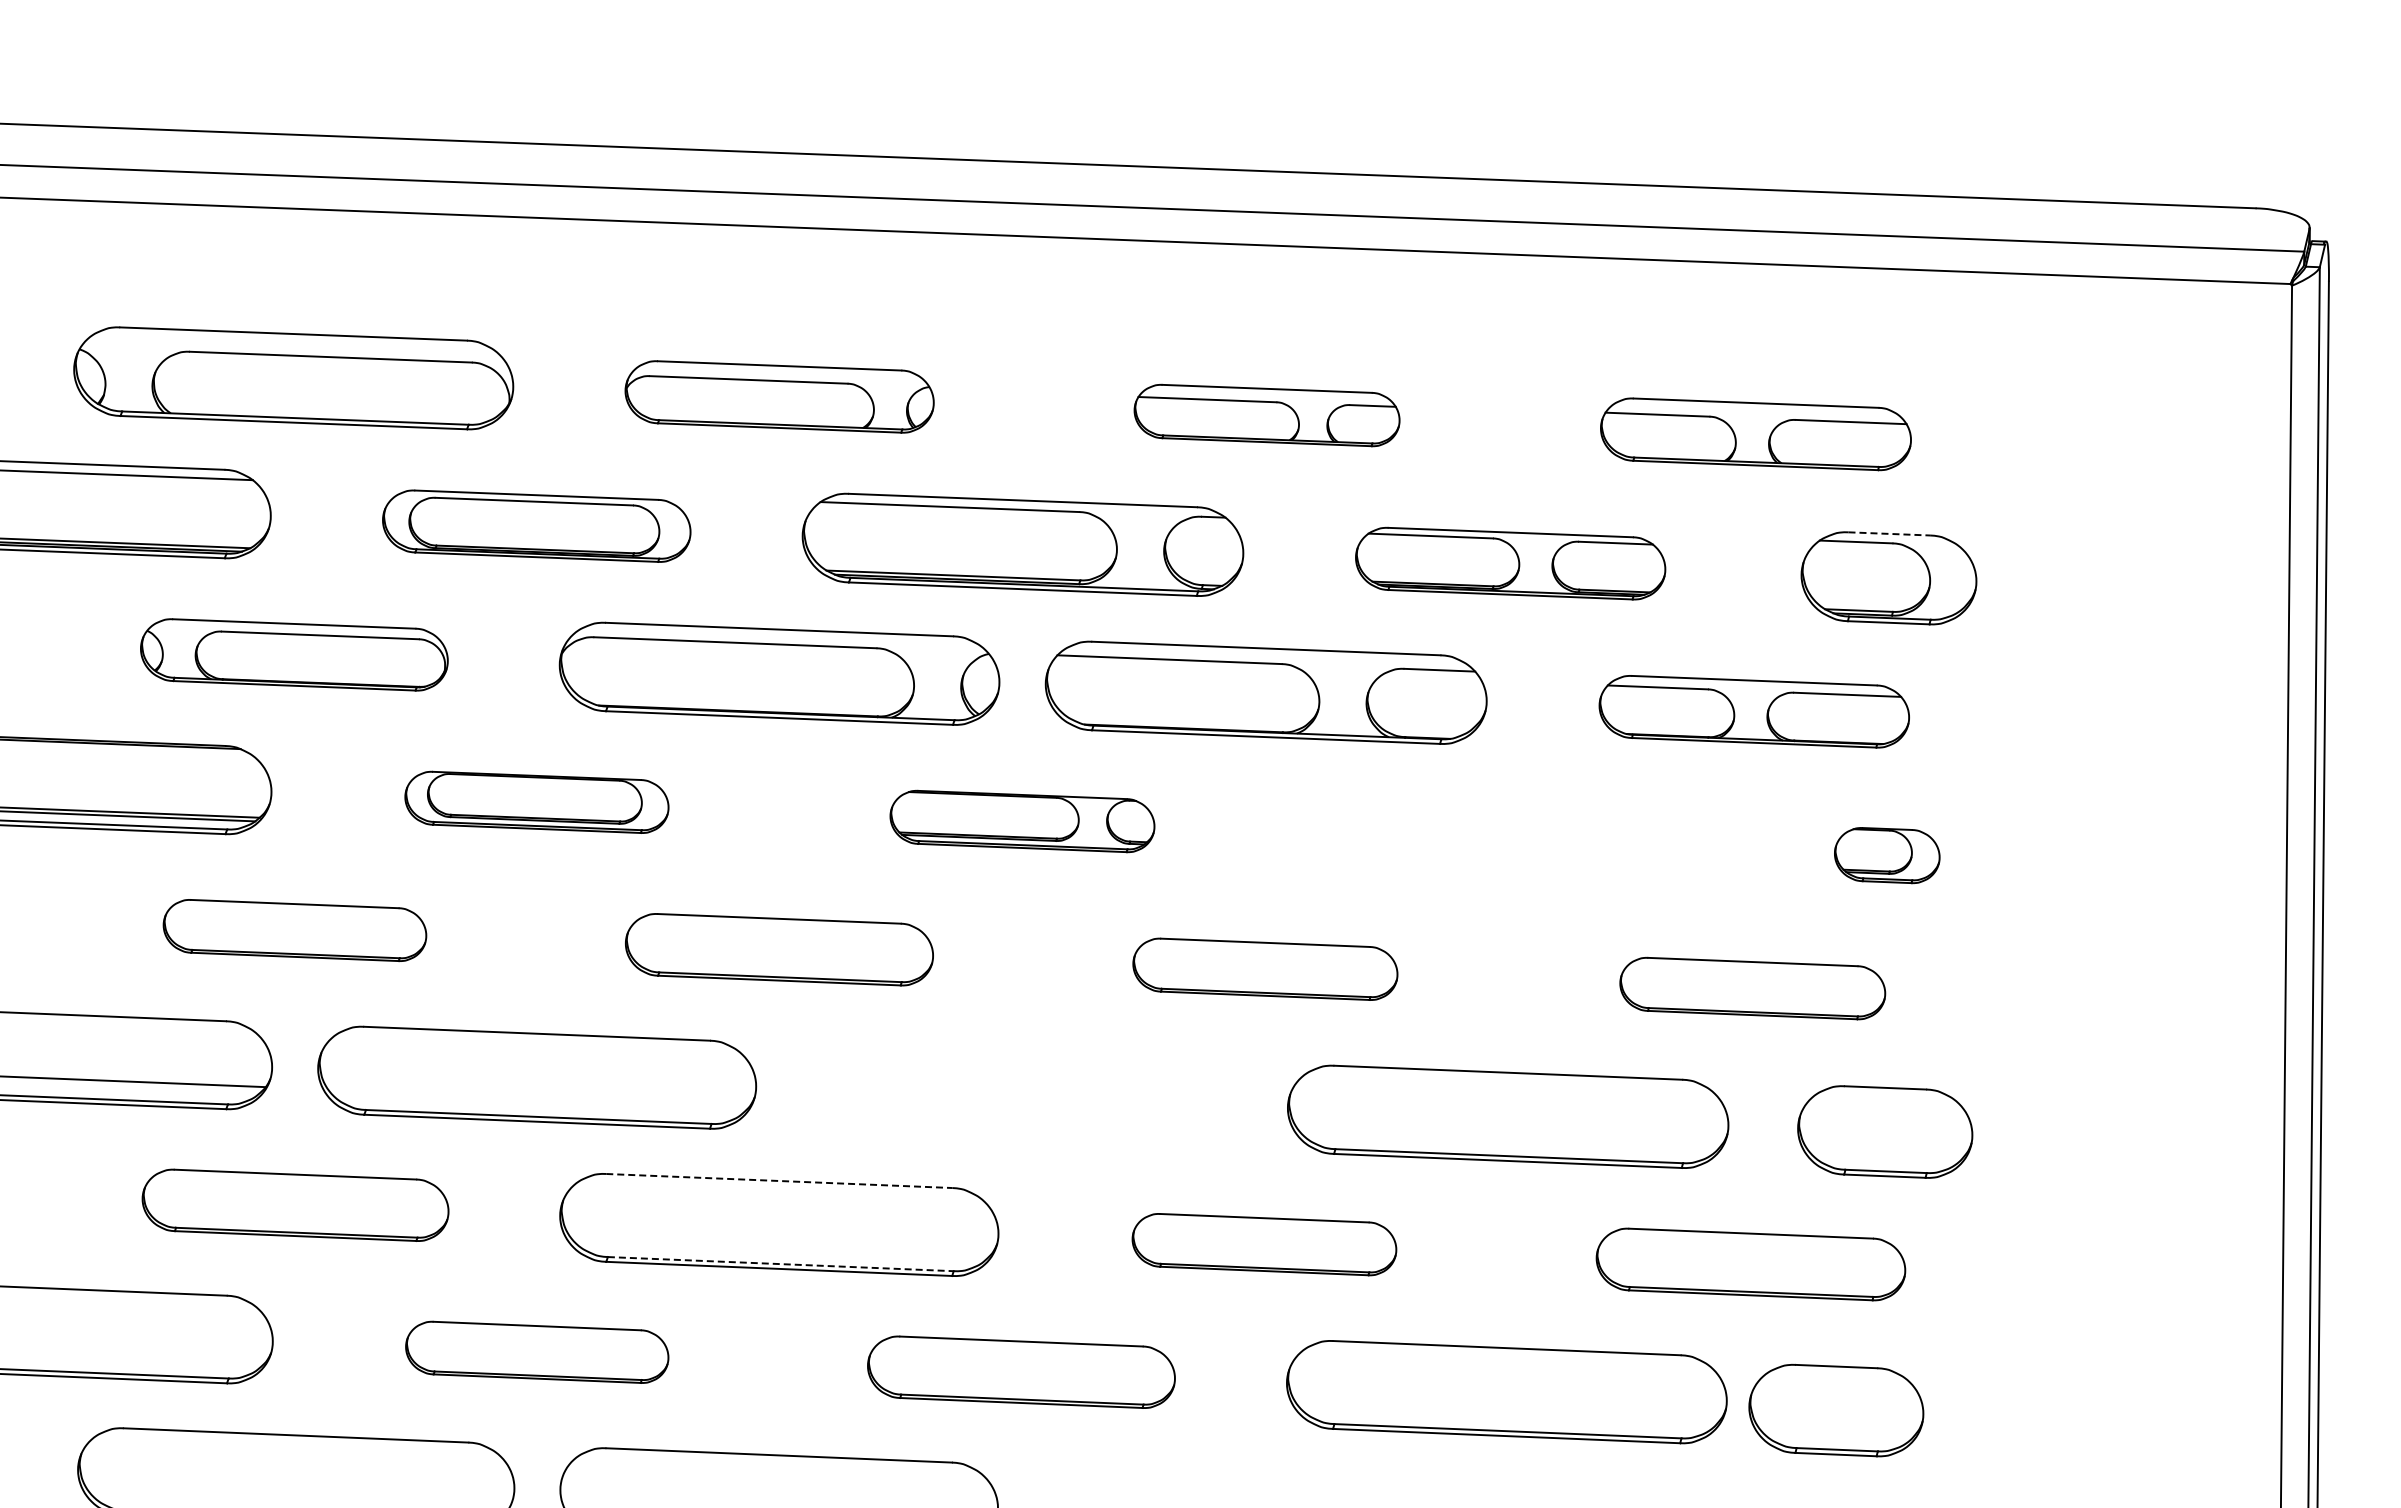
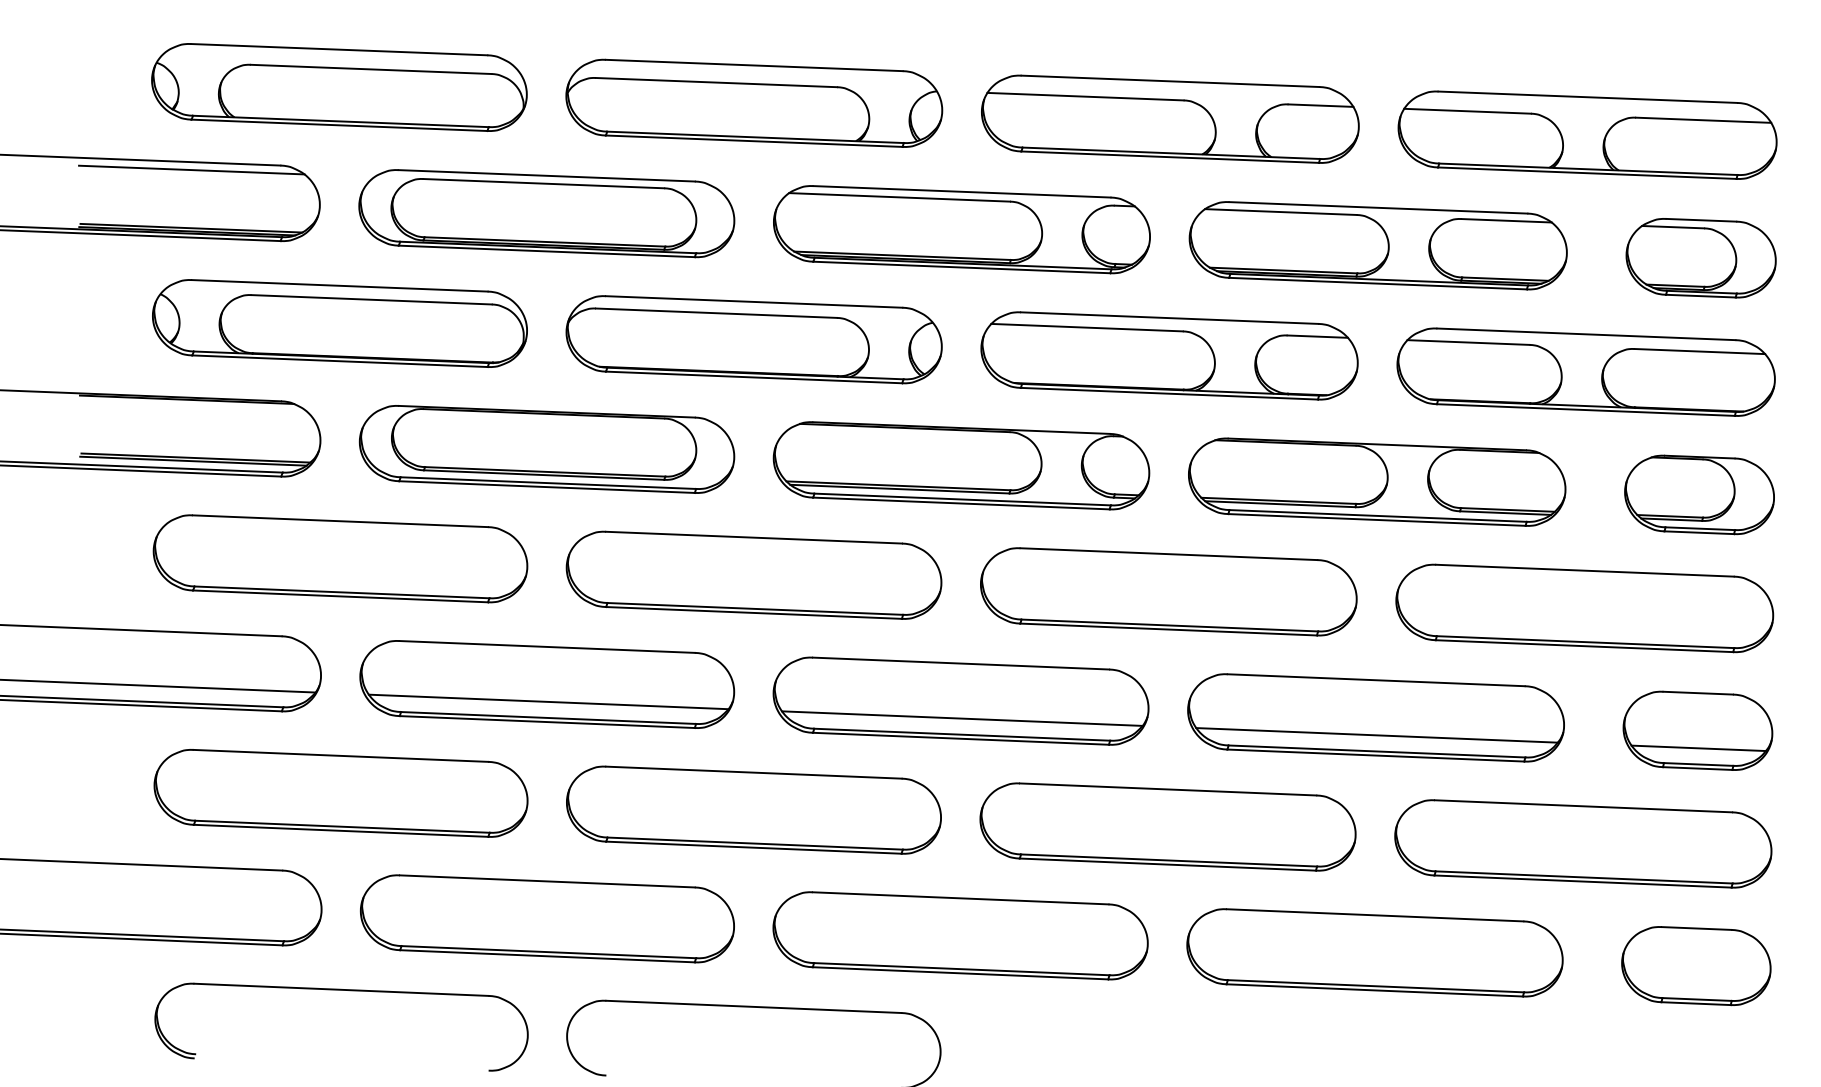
part: (779, 396) -> (754, 102), size x1.43
part: (1266, 415) -> (1169, 119), size x1.67
part: (1755, 434) -> (1587, 135), size x1.43
part: (536, 526) -> (546, 213), size x1.43
line: (1889, 533) -> (1701, 219), dashed -> solid
part: (1510, 563) -> (1378, 245), size x1.43
part: (294, 654) -> (340, 323), size x1.43
part: (1754, 711) -> (1586, 371), size x1.43
part: (536, 802) -> (546, 449), size x1.67
part: (1022, 821) -> (961, 465), size x1.67
part: (1509, 840) -> (1377, 481), added
part: (1887, 855) -> (1699, 494), size x1.67
part: (294, 930) -> (340, 558), size x1.67
part: (779, 949) -> (754, 575), size x1.43
part: (1265, 969) -> (1168, 592), size x1.67
part: (1752, 988) -> (1584, 608), size x1.67
line: (538, 1097) -> (548, 701), added
part: (1021, 1097) -> (960, 701), added
line: (1509, 1136) -> (1377, 734), added
line: (1886, 1152) -> (1699, 748), added
line: (779, 1181) -> (754, 773), dashed -> solid
part: (295, 1205) -> (340, 793), size x1.43
part: (1264, 1244) -> (1168, 826), size x1.67
line: (781, 1264) -> (755, 843), dashed -> solid
part: (1750, 1264) -> (1582, 843), size x1.43
part: (536, 1352) -> (546, 919), size x1.67
part: (1021, 1372) -> (960, 936), size x1.43
part: (1836, 1410) -> (1696, 965), moved

